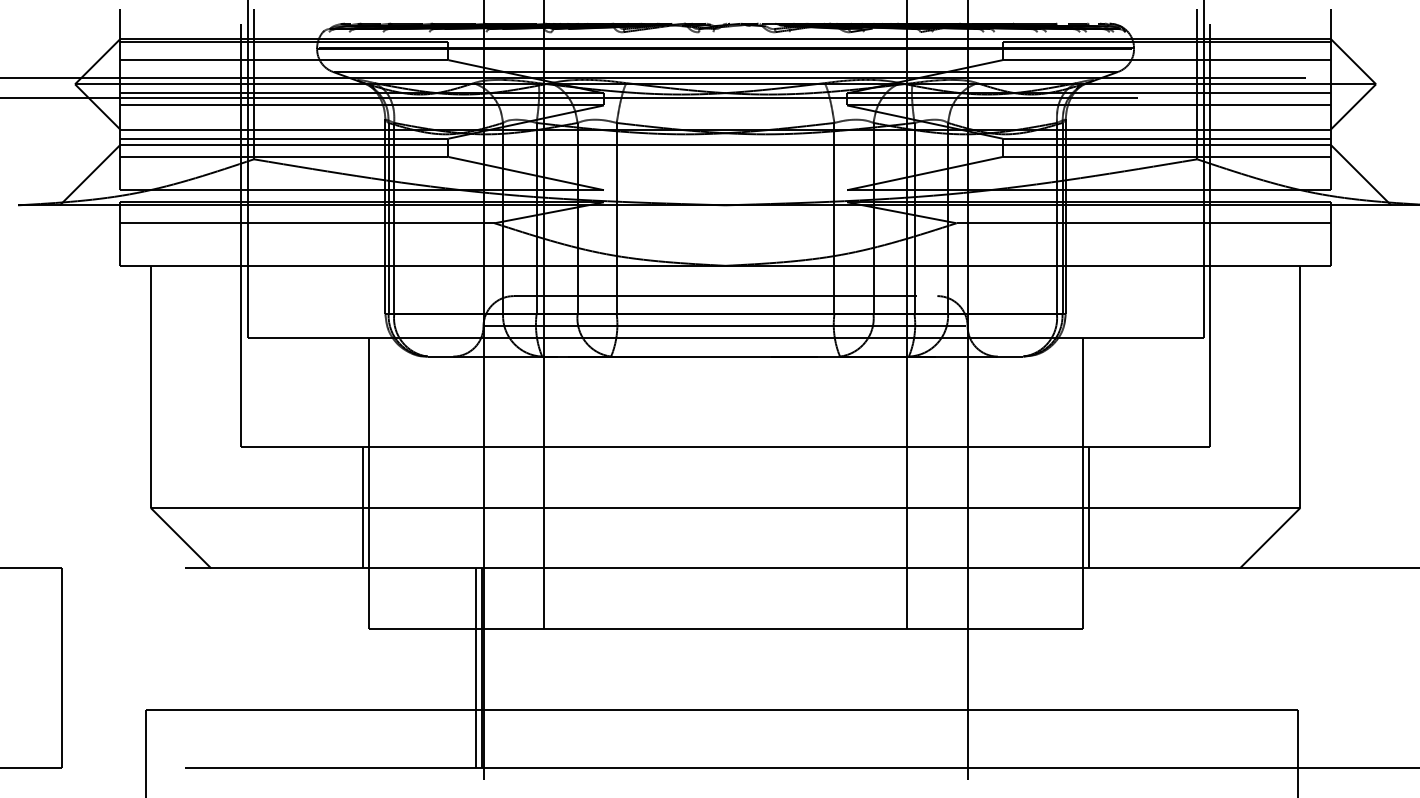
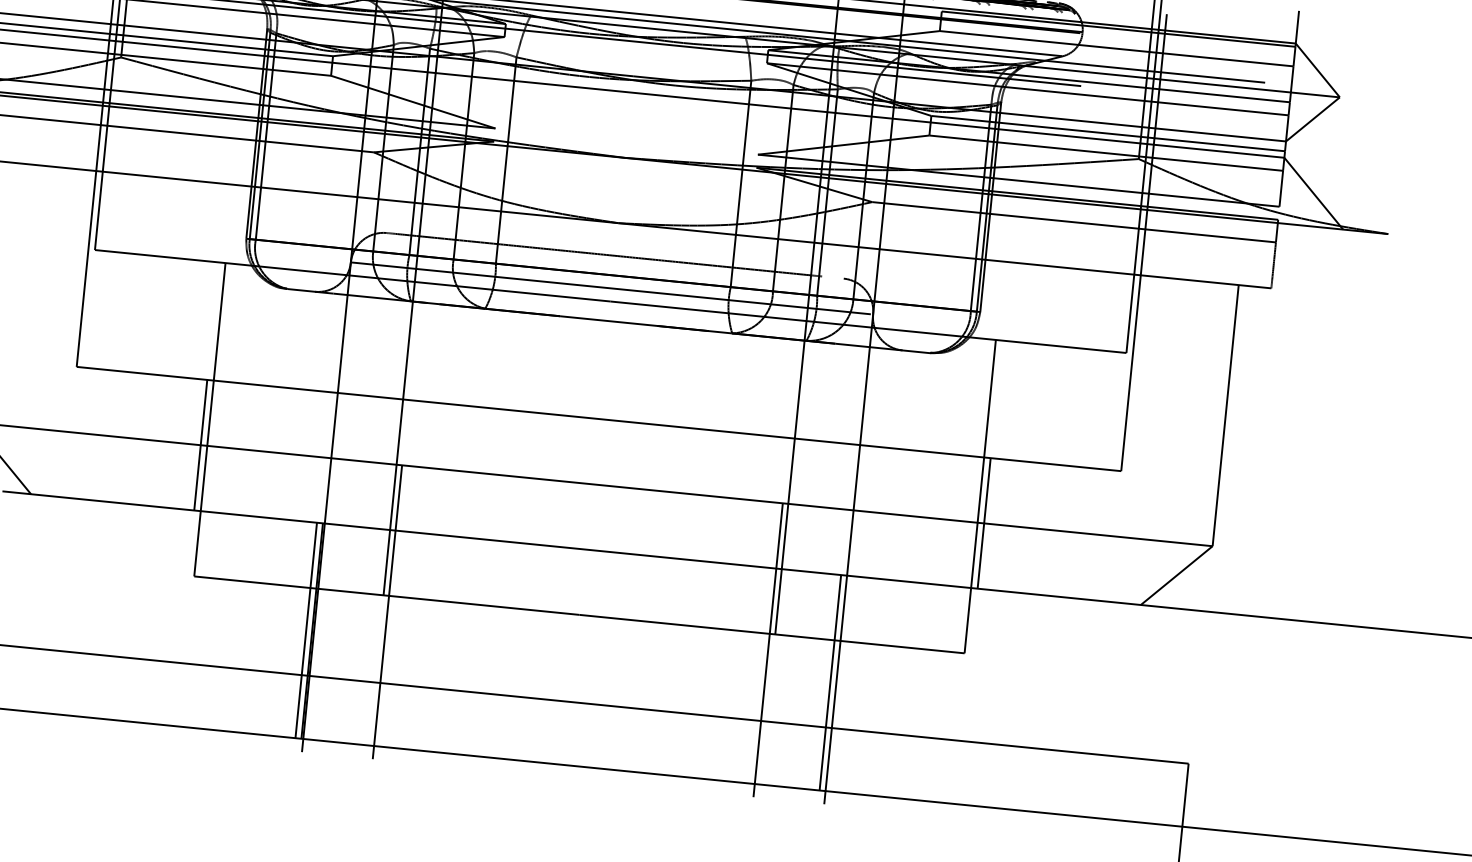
line: (549, 643) -> (387, 611), added
line: (902, 643) -> (768, 649), added
line: (962, 668) -> (830, 683), added

